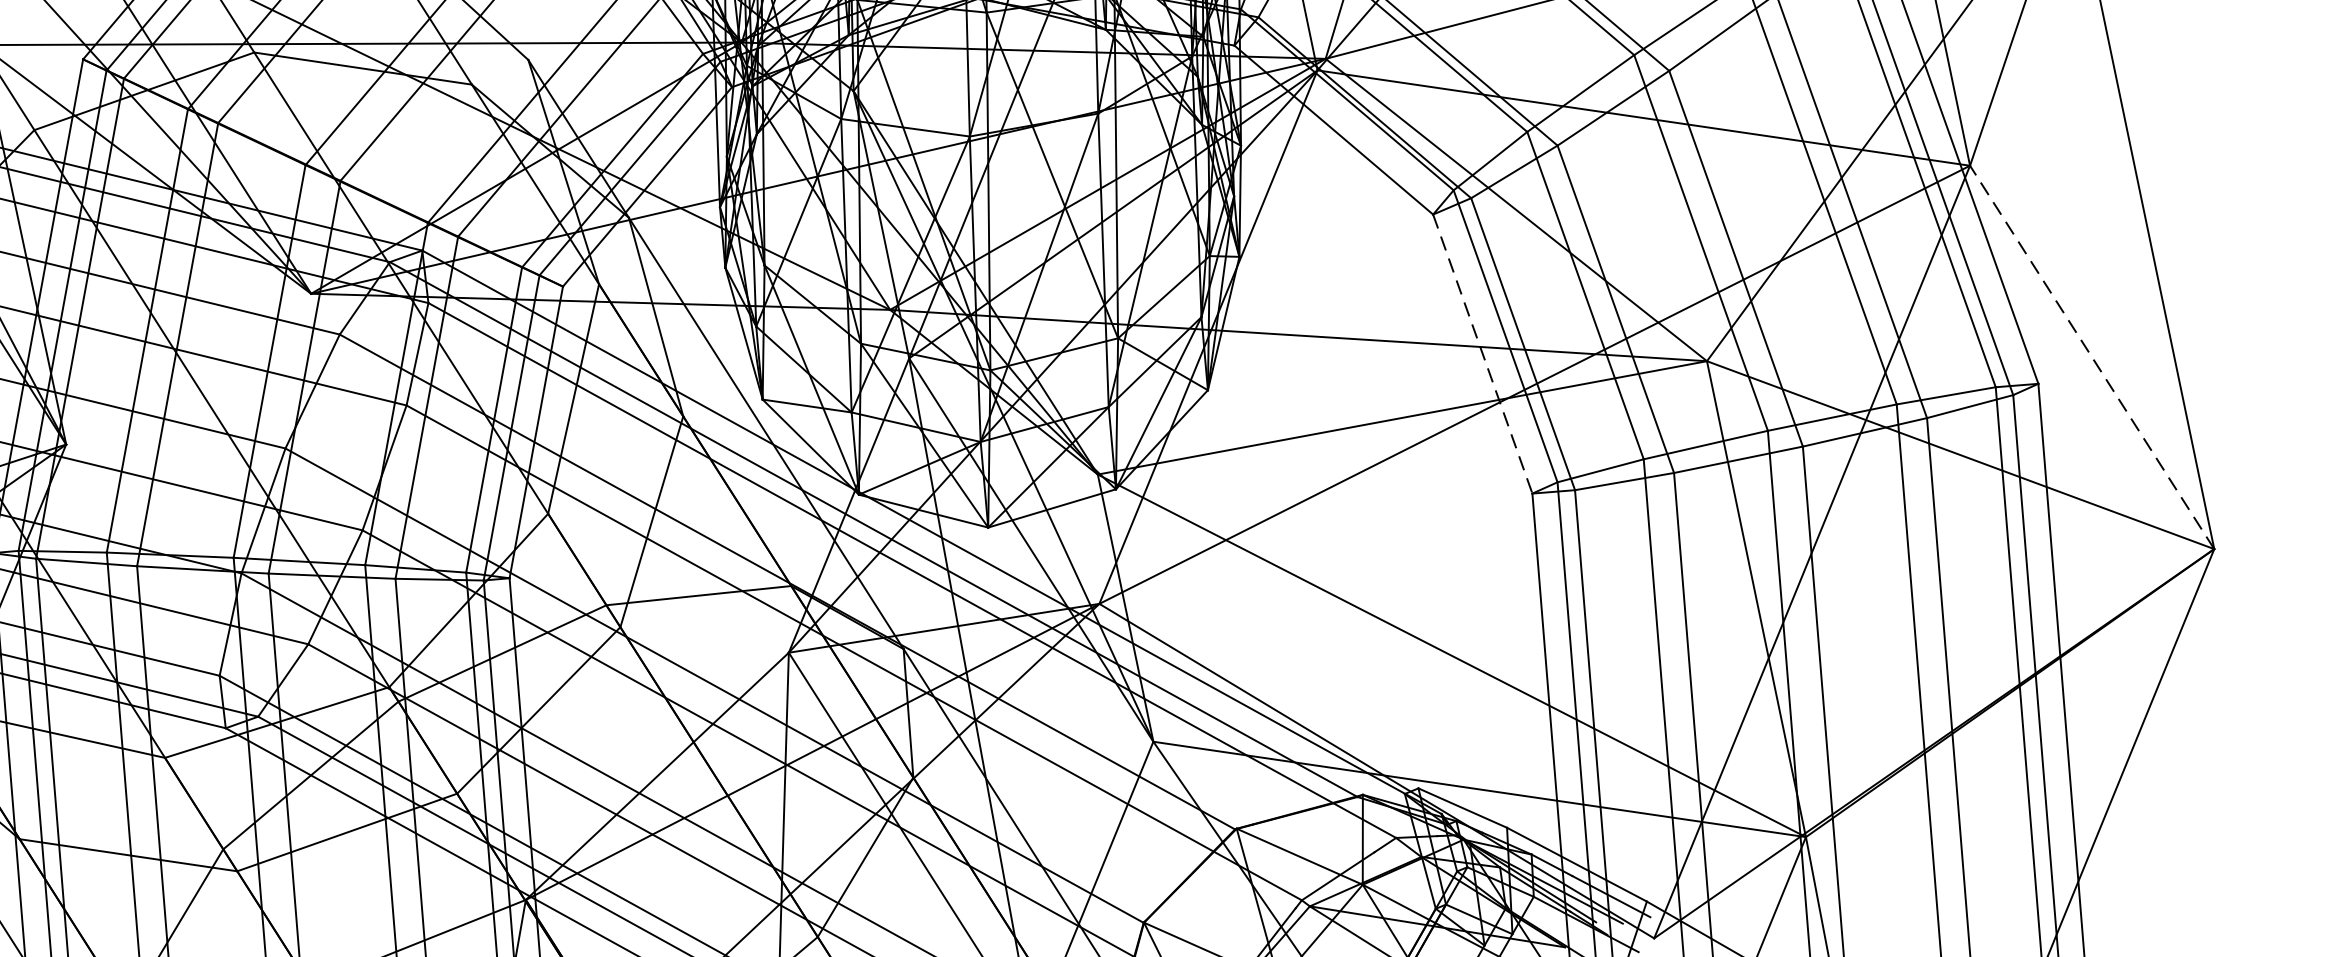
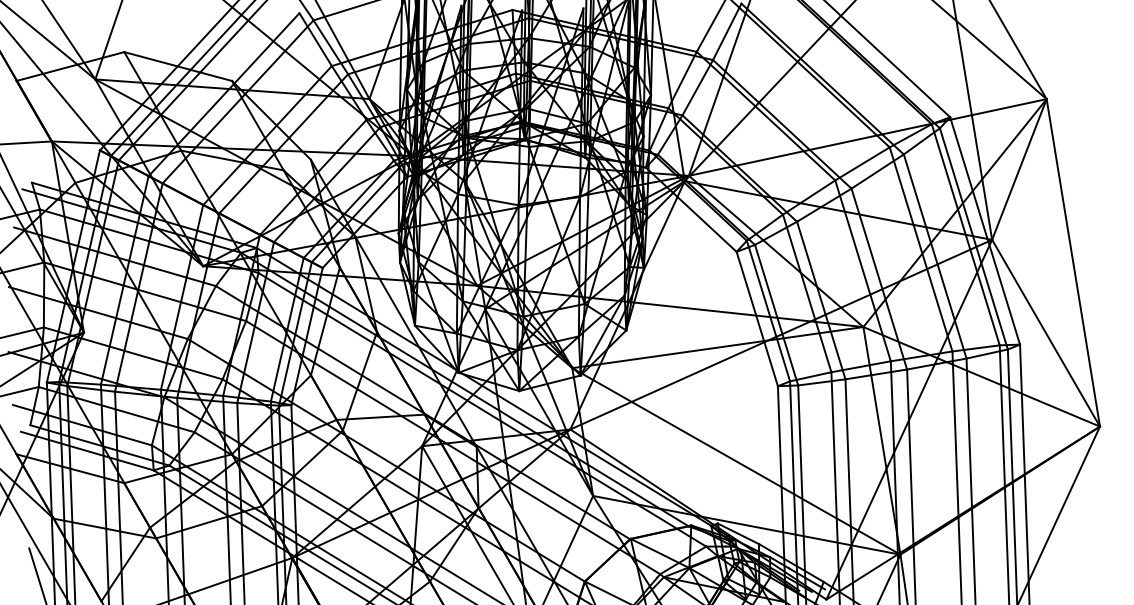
line: (1483, 355) -> (757, 319), dashed -> solid
line: (2093, 357) -> (1046, 333), dashed -> solid

